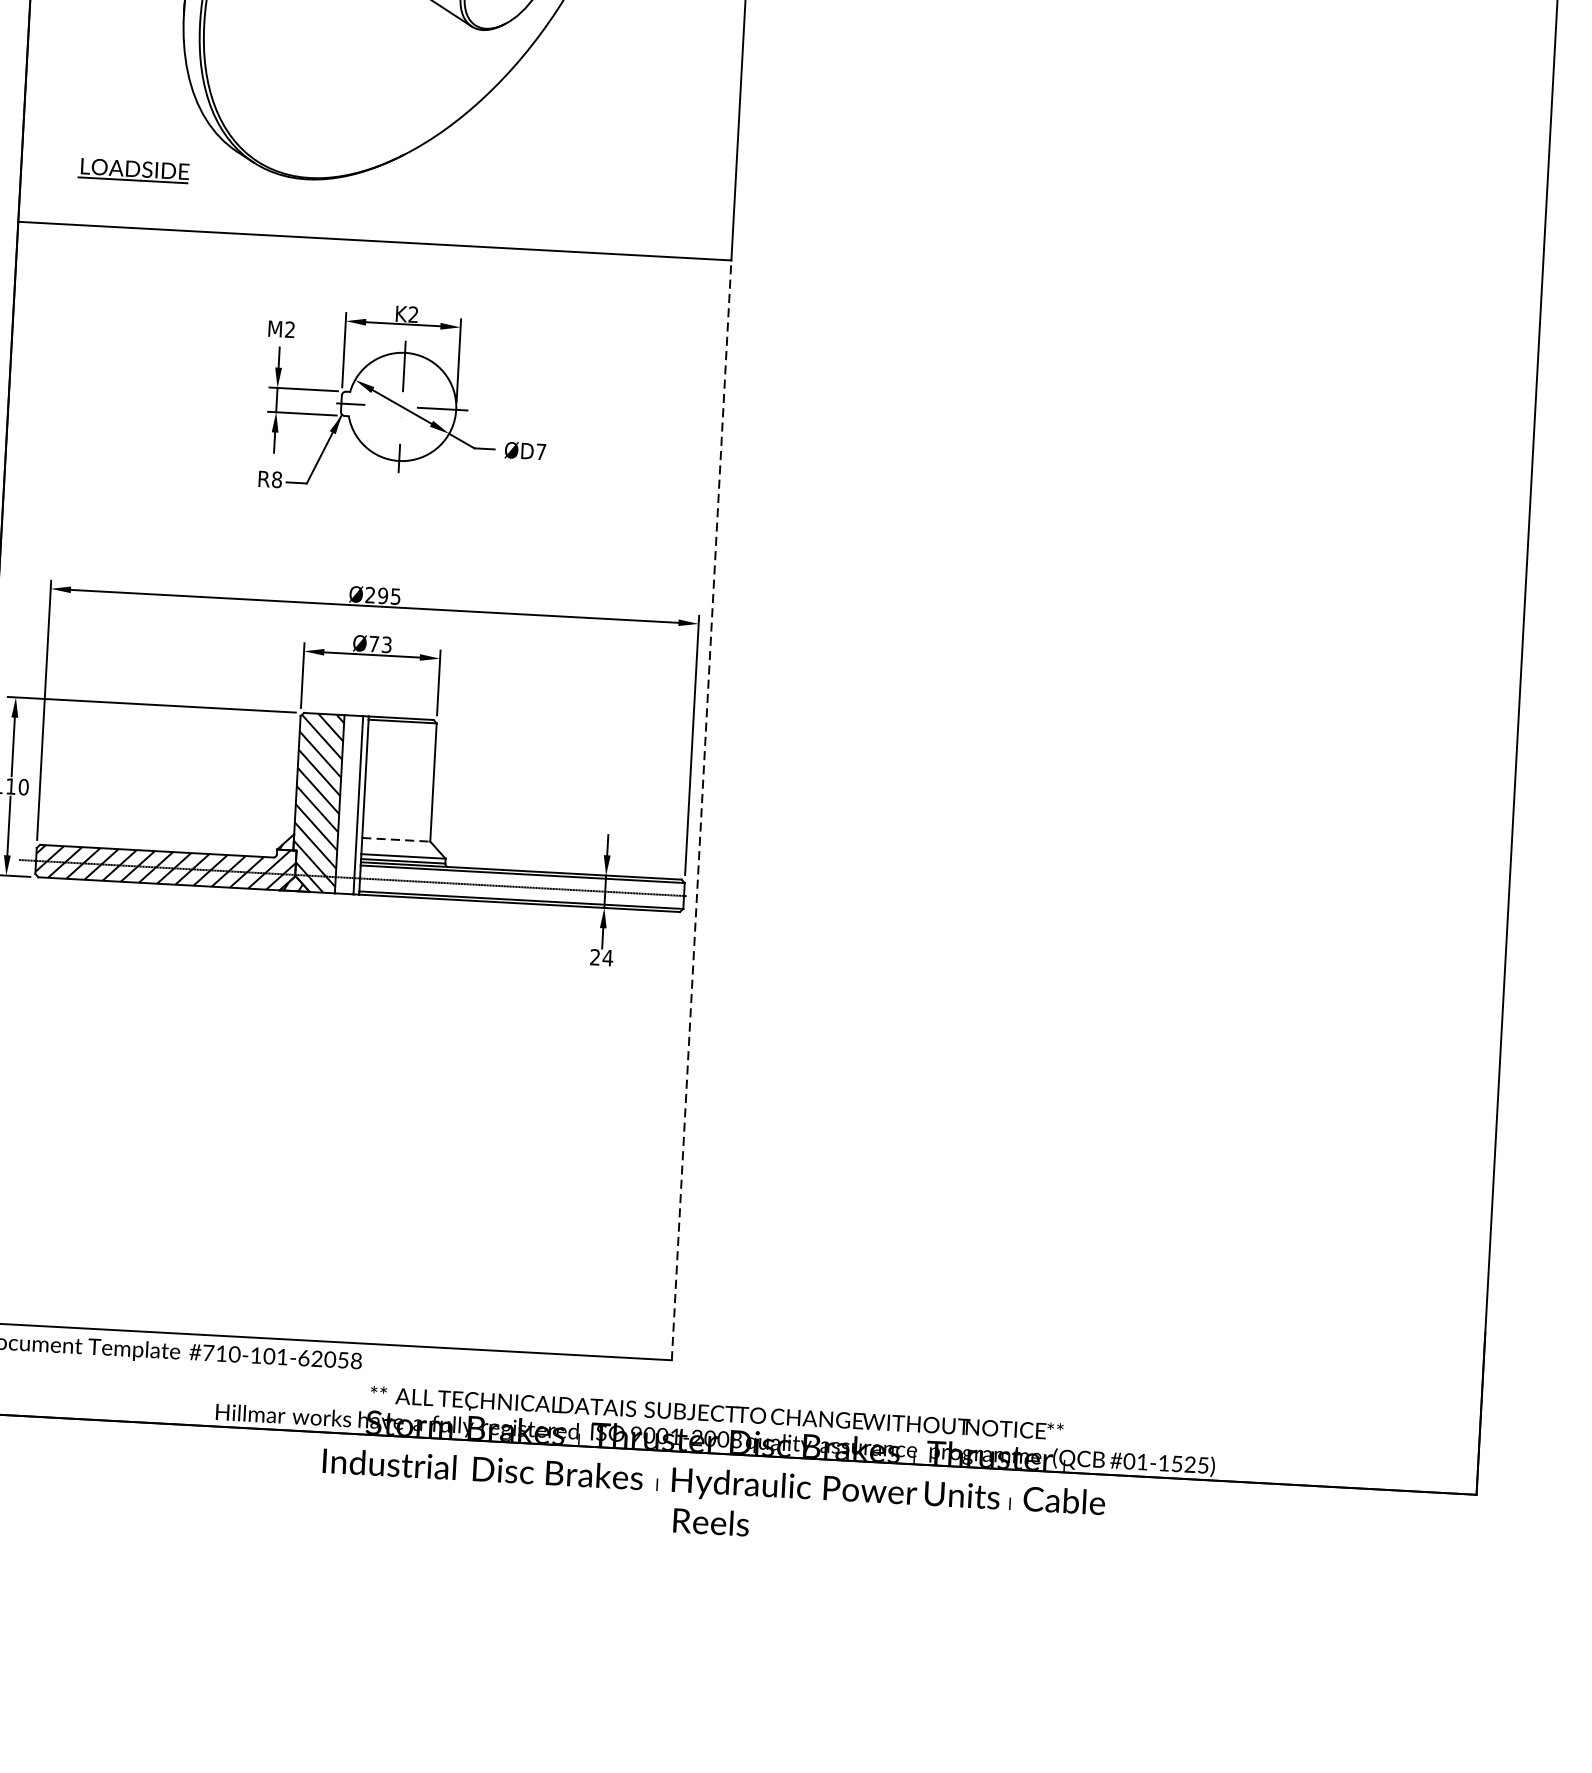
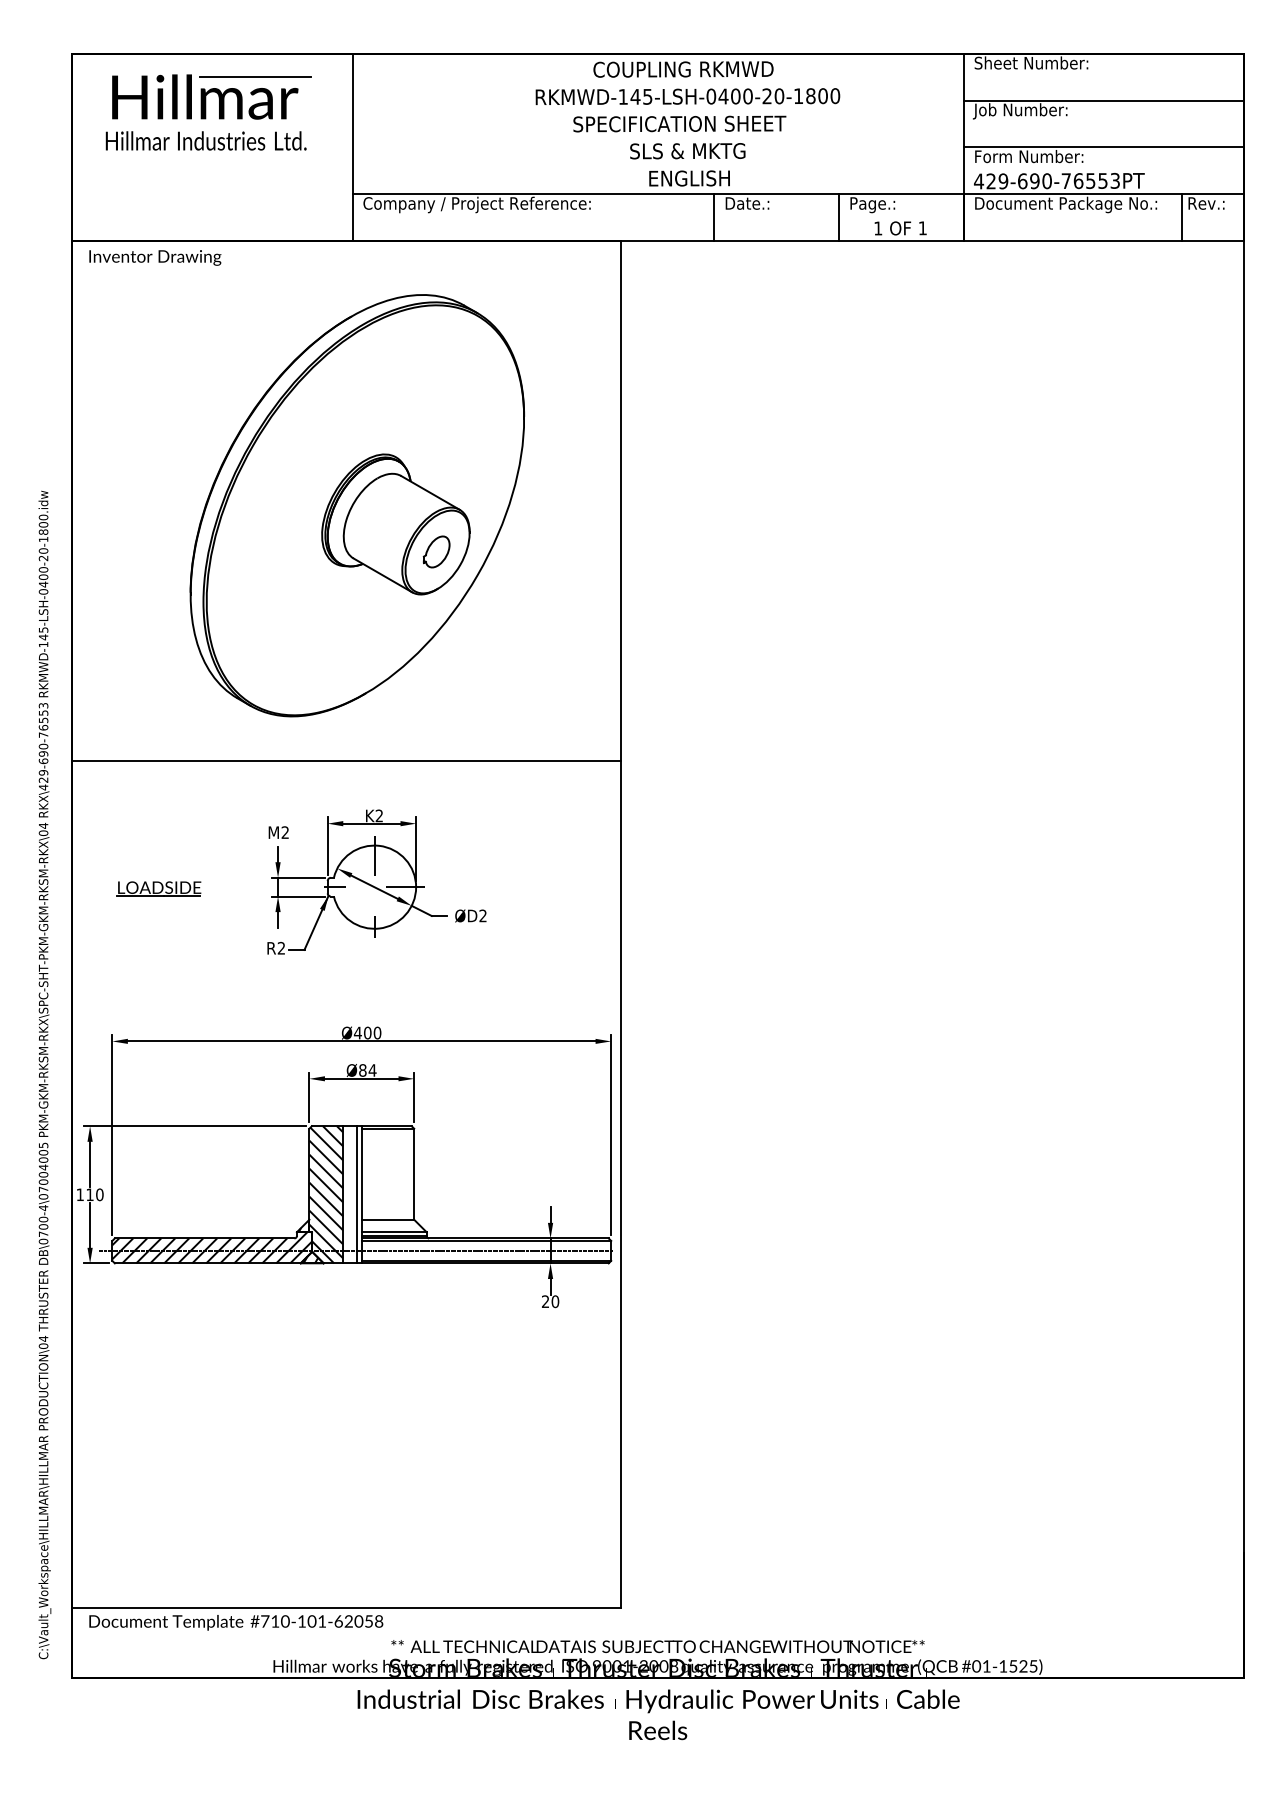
part: (133, 170) -> (158, 888), moved
text: (540, 451) -> (482, 915), ØD7 -> ØD2
text: (277, 480) -> (281, 948), R8 -> R2
text: (382, 595) -> (367, 1032), Ø295 -> Ø400
text: (380, 644) -> (367, 1070), Ø73 -> Ø84
line: (702, 809) -> (621, 1183), dashed -> solid
line: (396, 839) -> (388, 1219), dashed -> solid
text: (608, 957) -> (555, 1301), 24 -> 20

